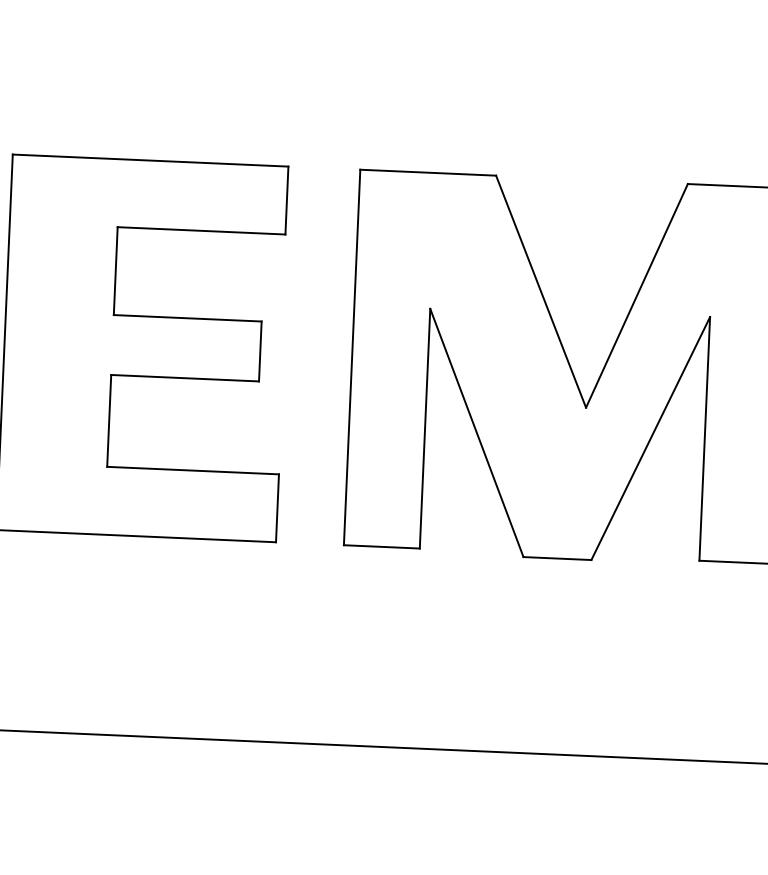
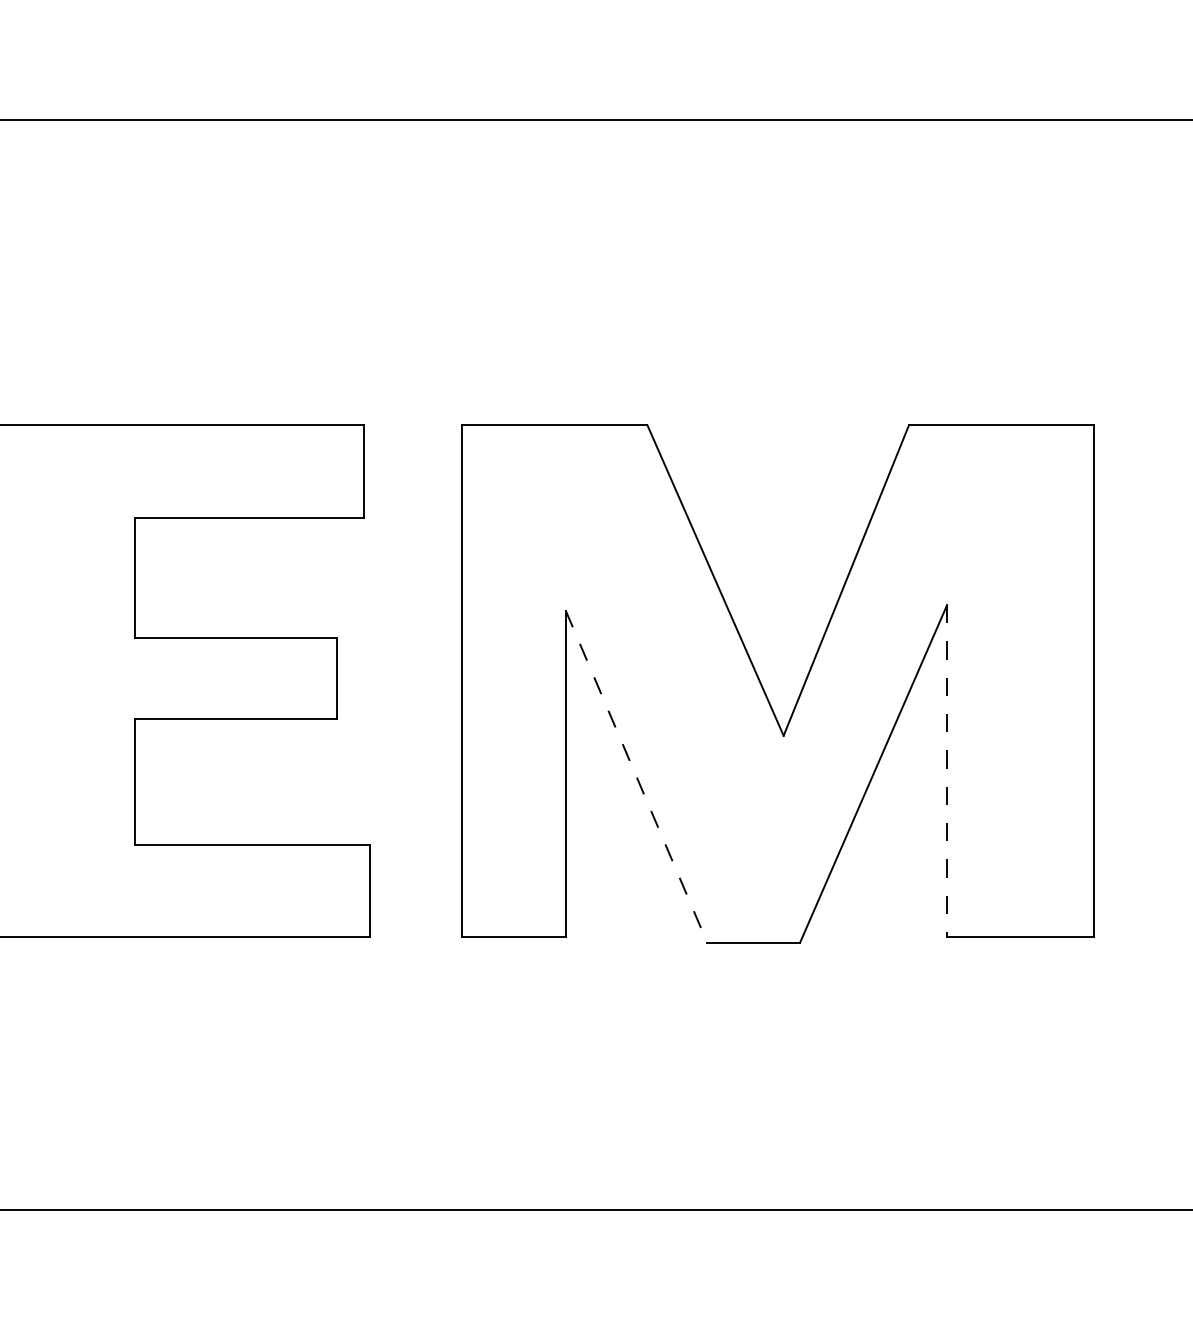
line: (476, 432) -> (636, 776), solid -> dashed
line: (705, 439) -> (947, 771), solid -> dashed

